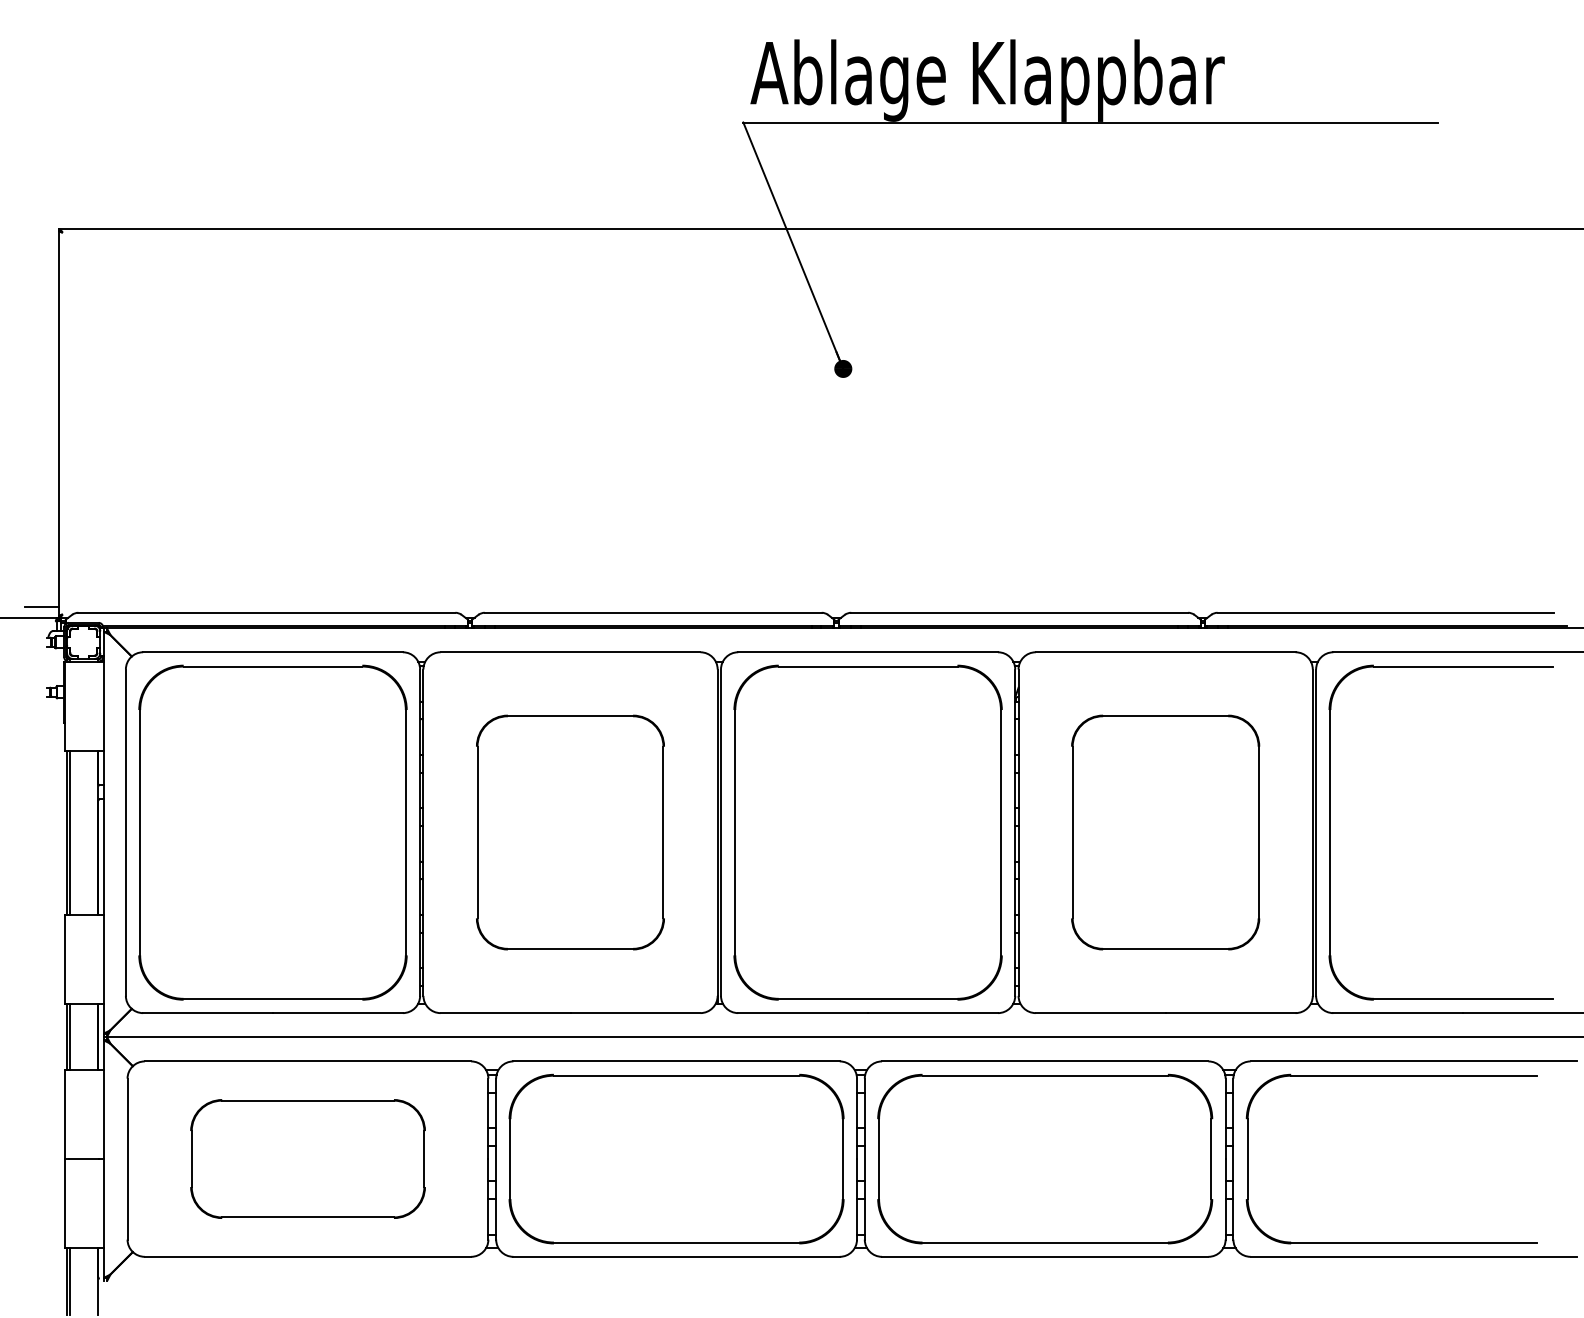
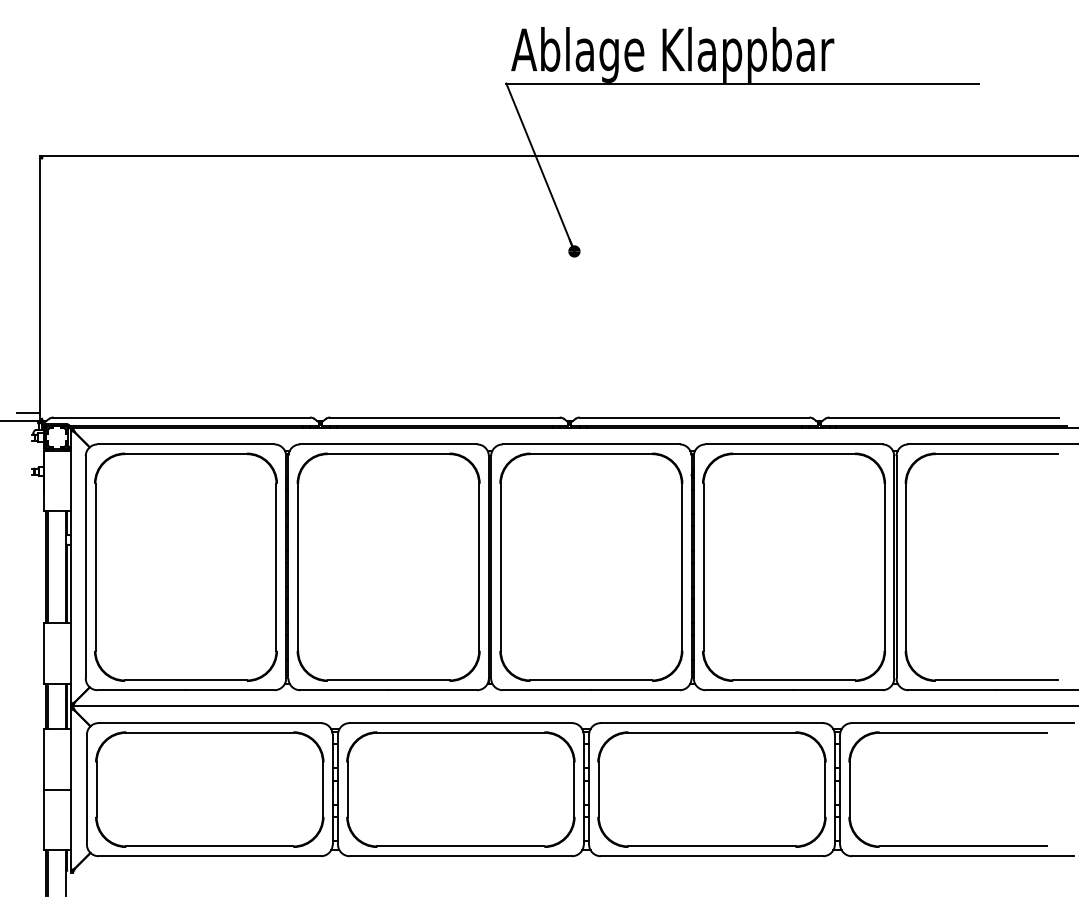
part: (570, 831) -> (388, 566), size x1.43
part: (1164, 831) -> (793, 566), size x1.43
part: (307, 1158) -> (209, 789), size x1.43

